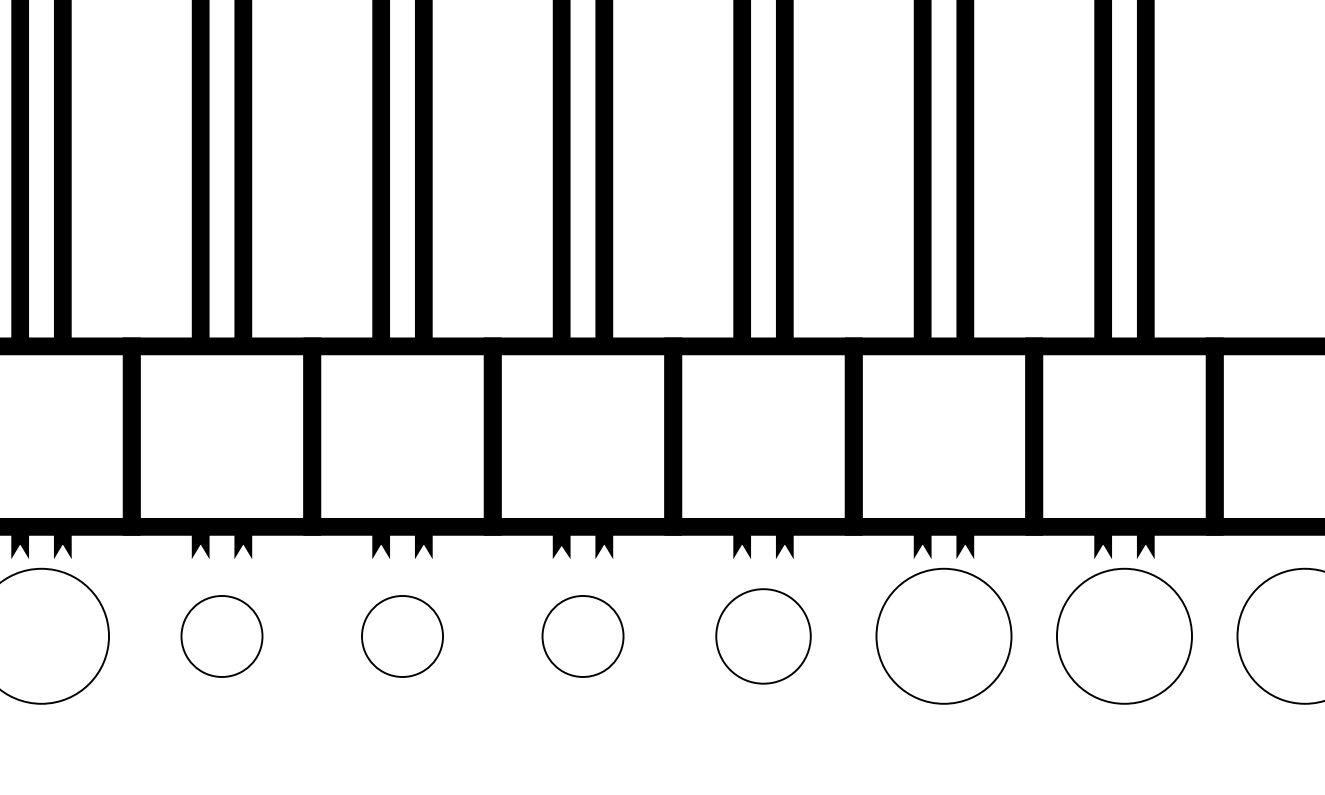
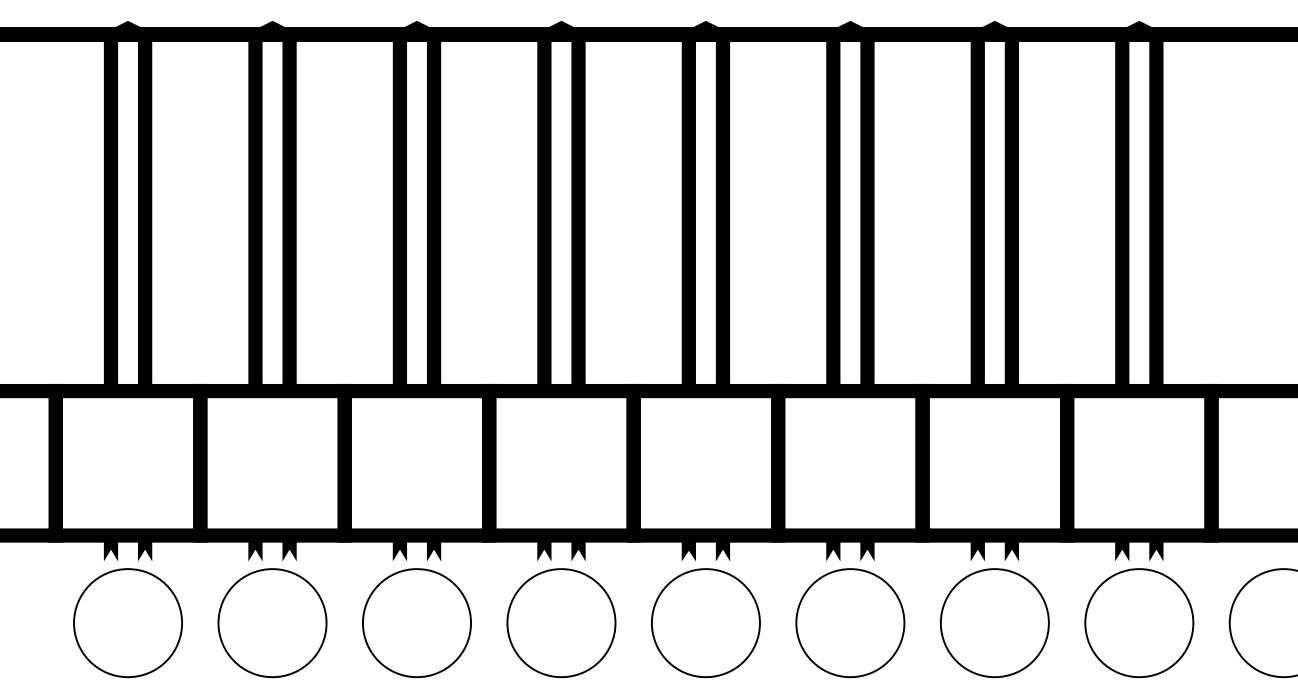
part: (221, 636) -> (416, 623), size x1.67
part: (402, 636) -> (561, 623), size x1.67
part: (582, 636) -> (705, 623), size x1.67
part: (763, 636) -> (850, 623), size x1.43

